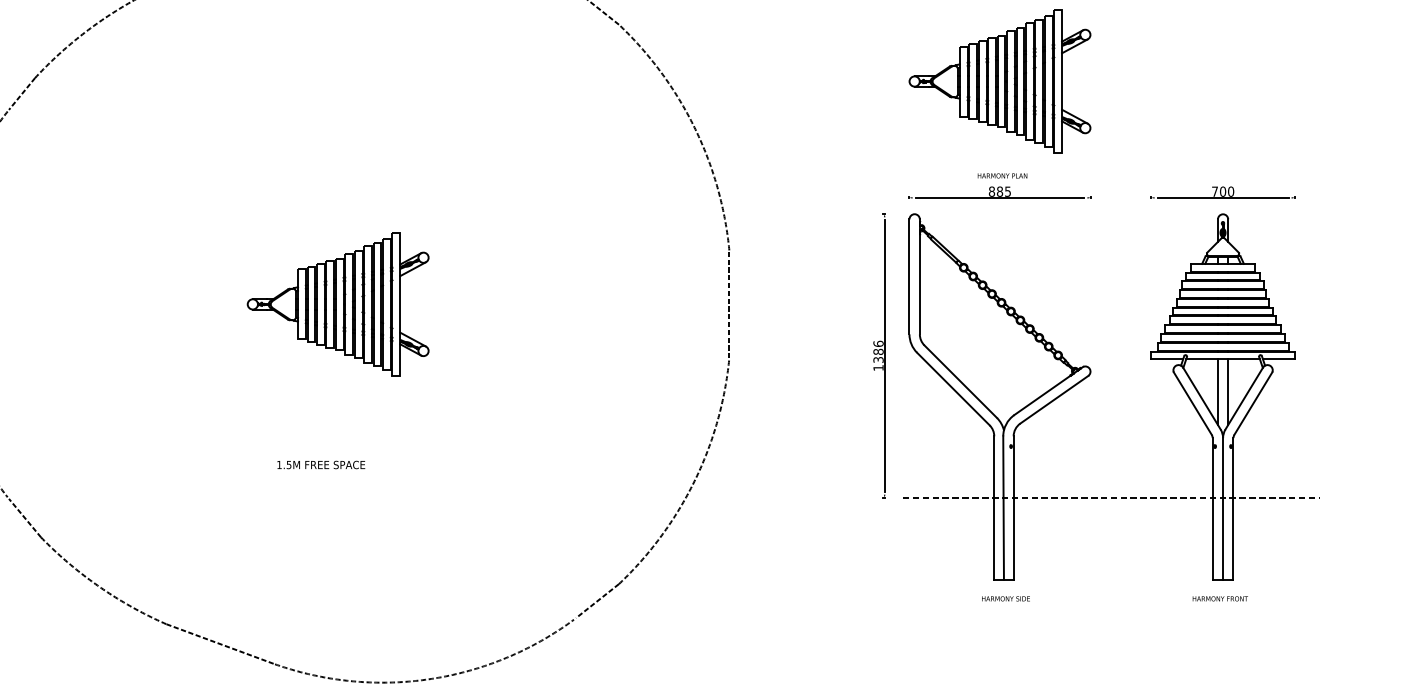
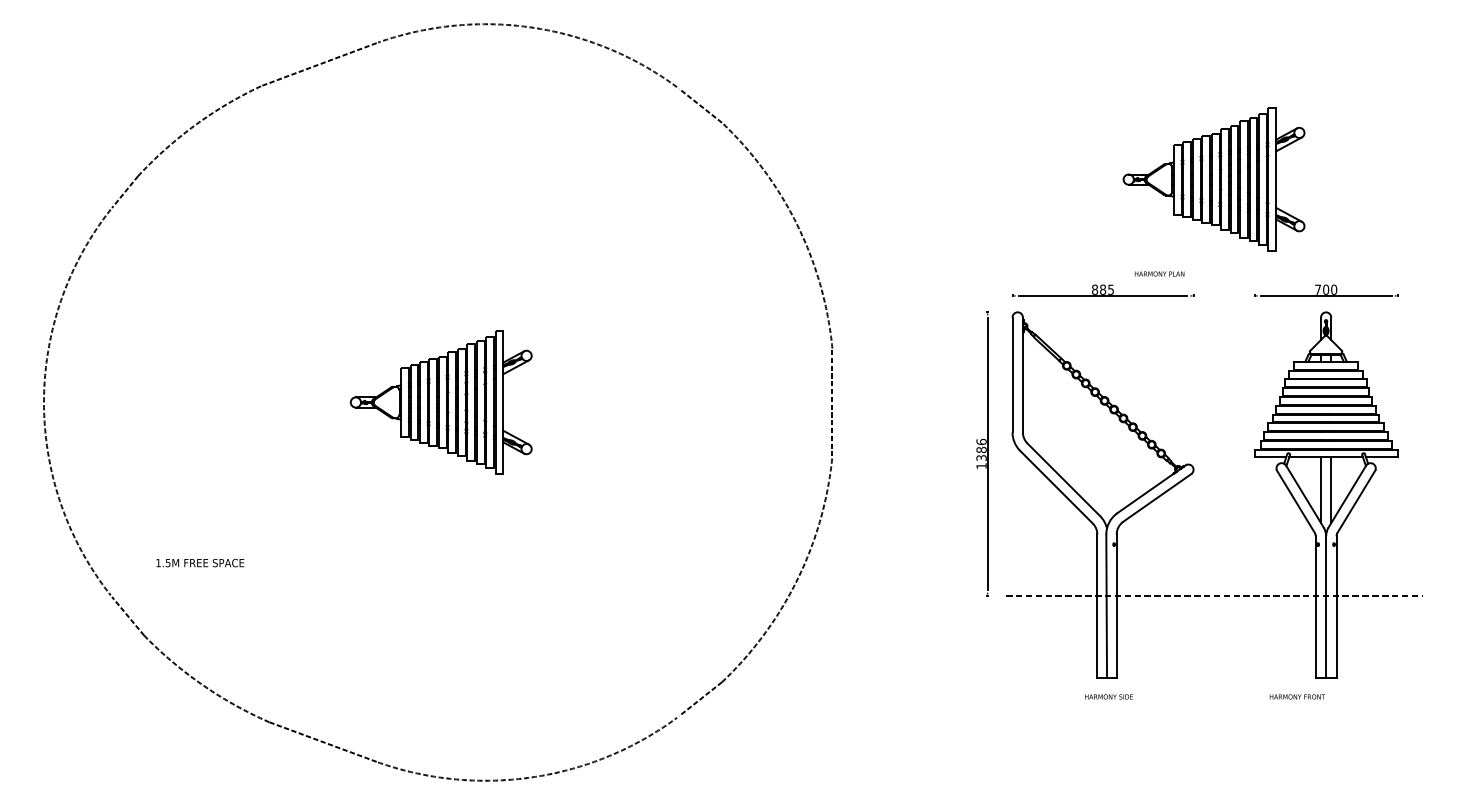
part: (999, 81) -> (1213, 179), moved
text: (1002, 175) -> (1159, 273), moved
text: (321, 465) -> (200, 563), moved
text: (1219, 598) -> (1296, 696), moved

